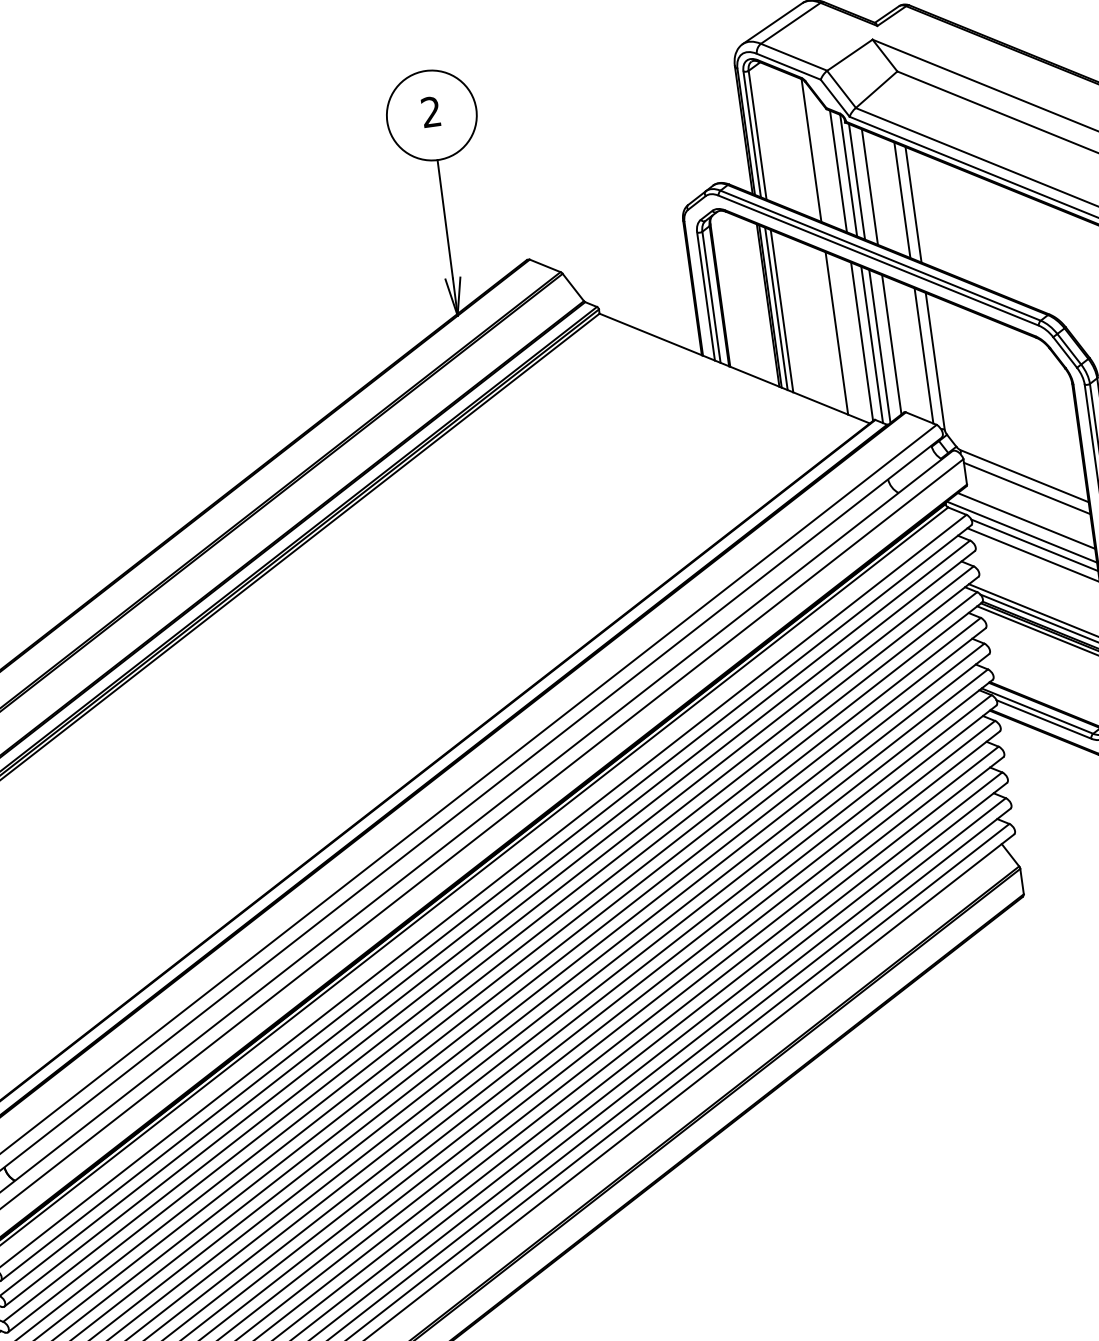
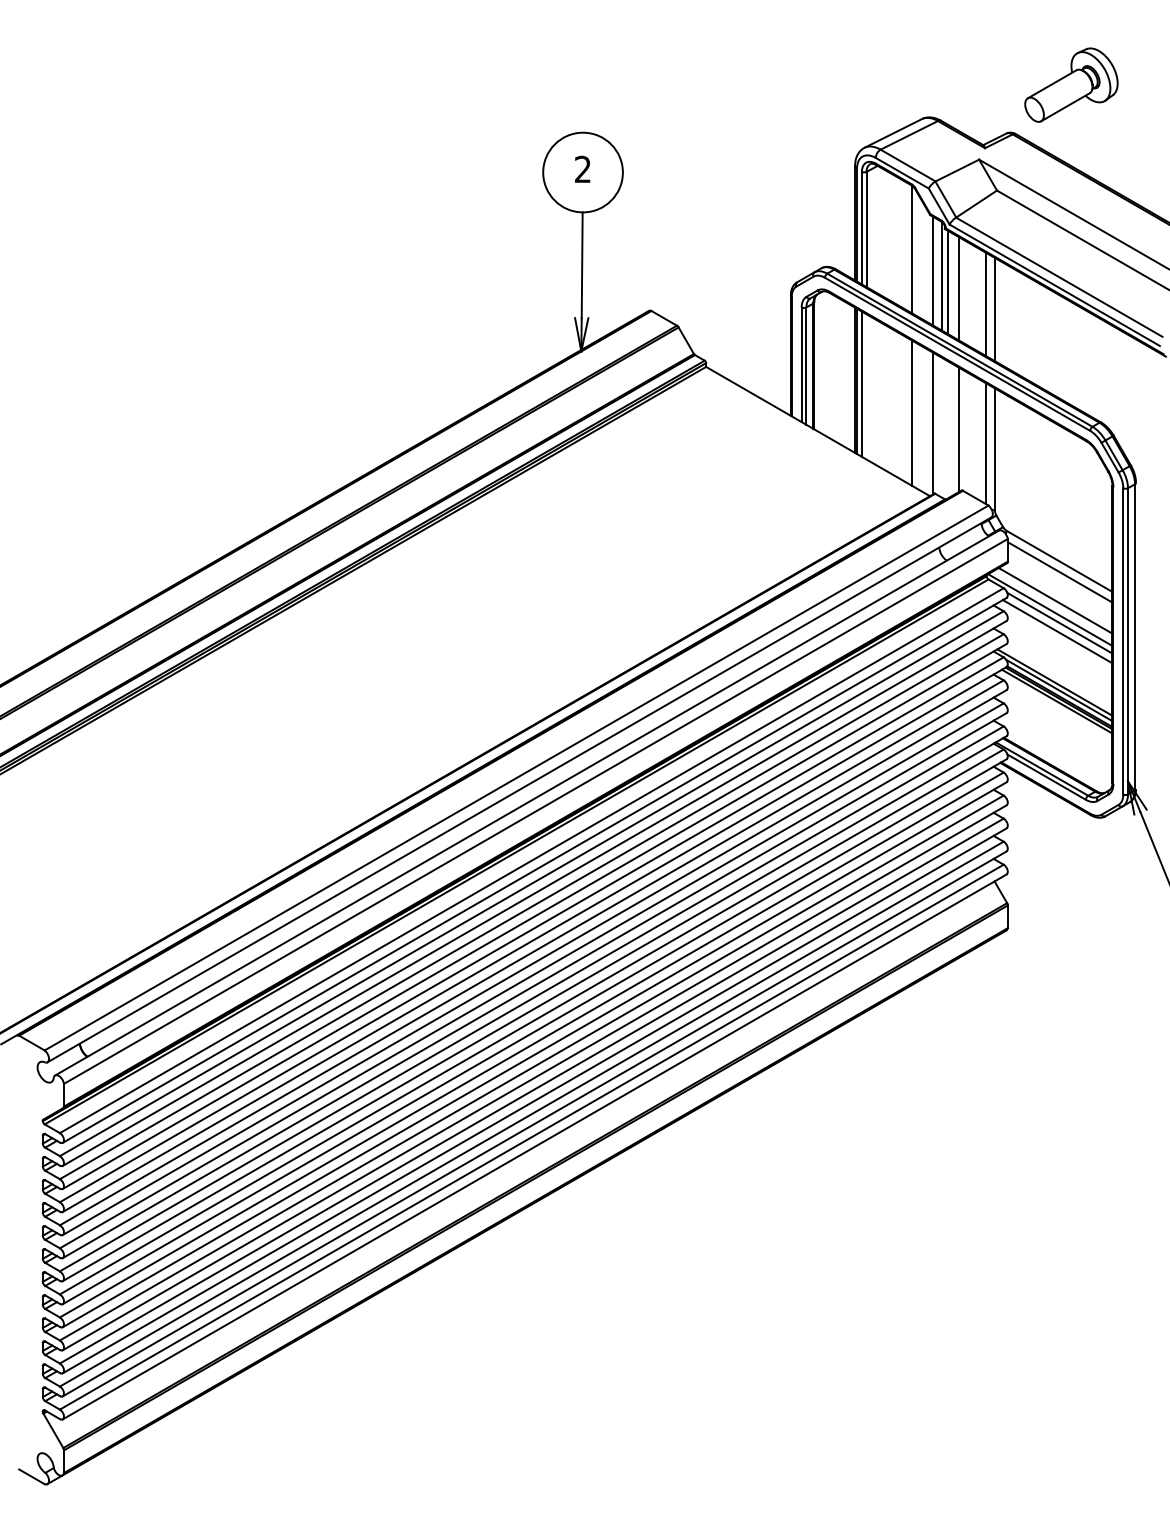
line: (781, 310) -> (866, 386), removed
line: (872, 344) -> (941, 427), removed
line: (880, 346) -> (948, 429), removed

